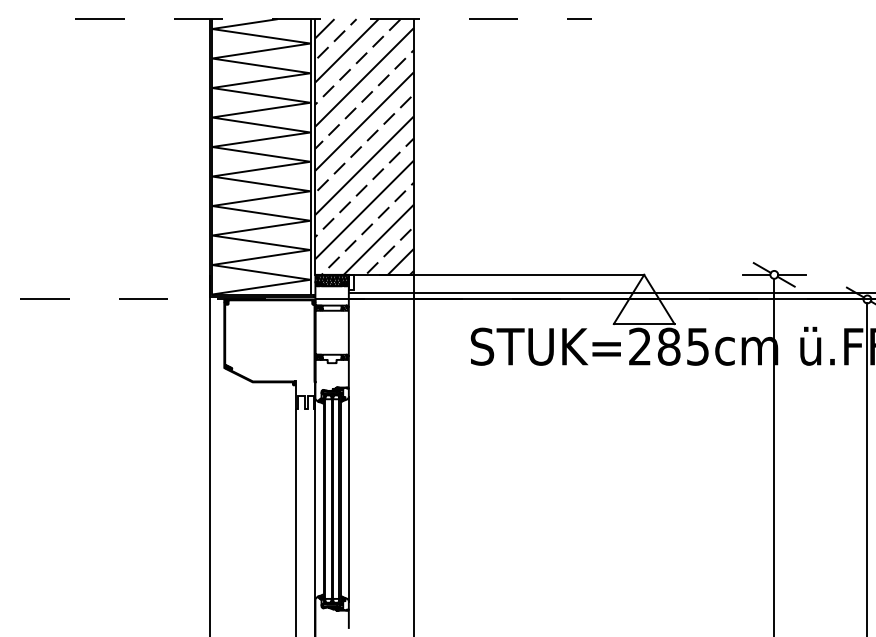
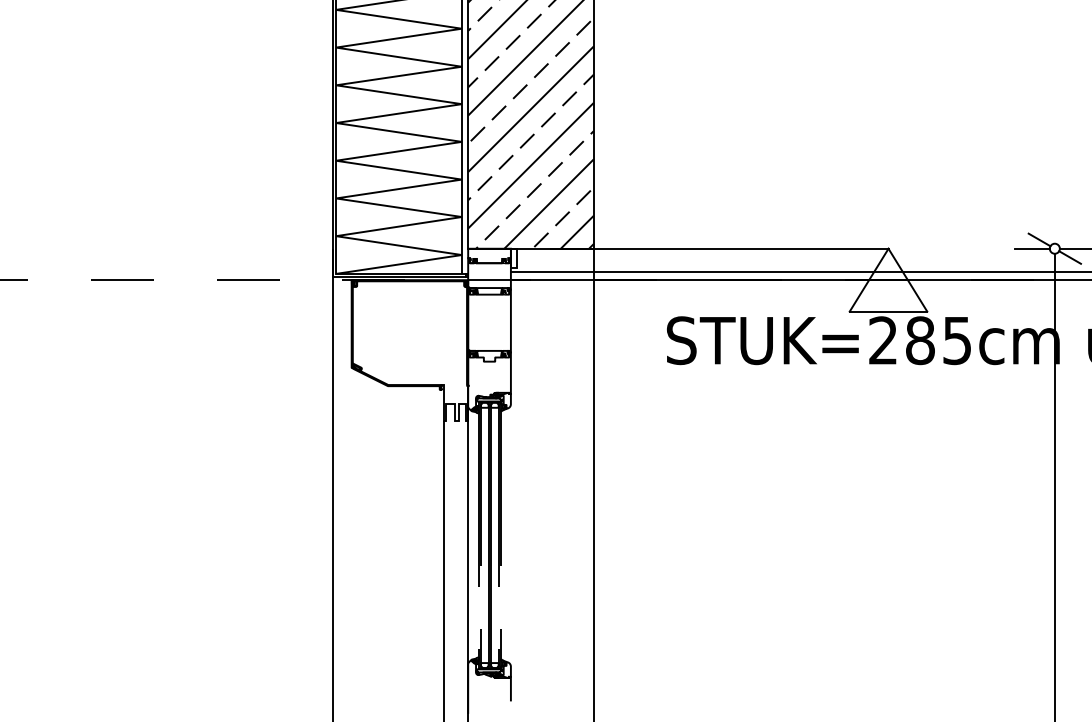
hatch: (331, 280) -> (488, 255), removed
line: (348, 498) -> (510, 534), removed
line: (324, 603) -> (479, 668), solid -> dashed
line: (340, 603) -> (500, 668), solid -> dashed

